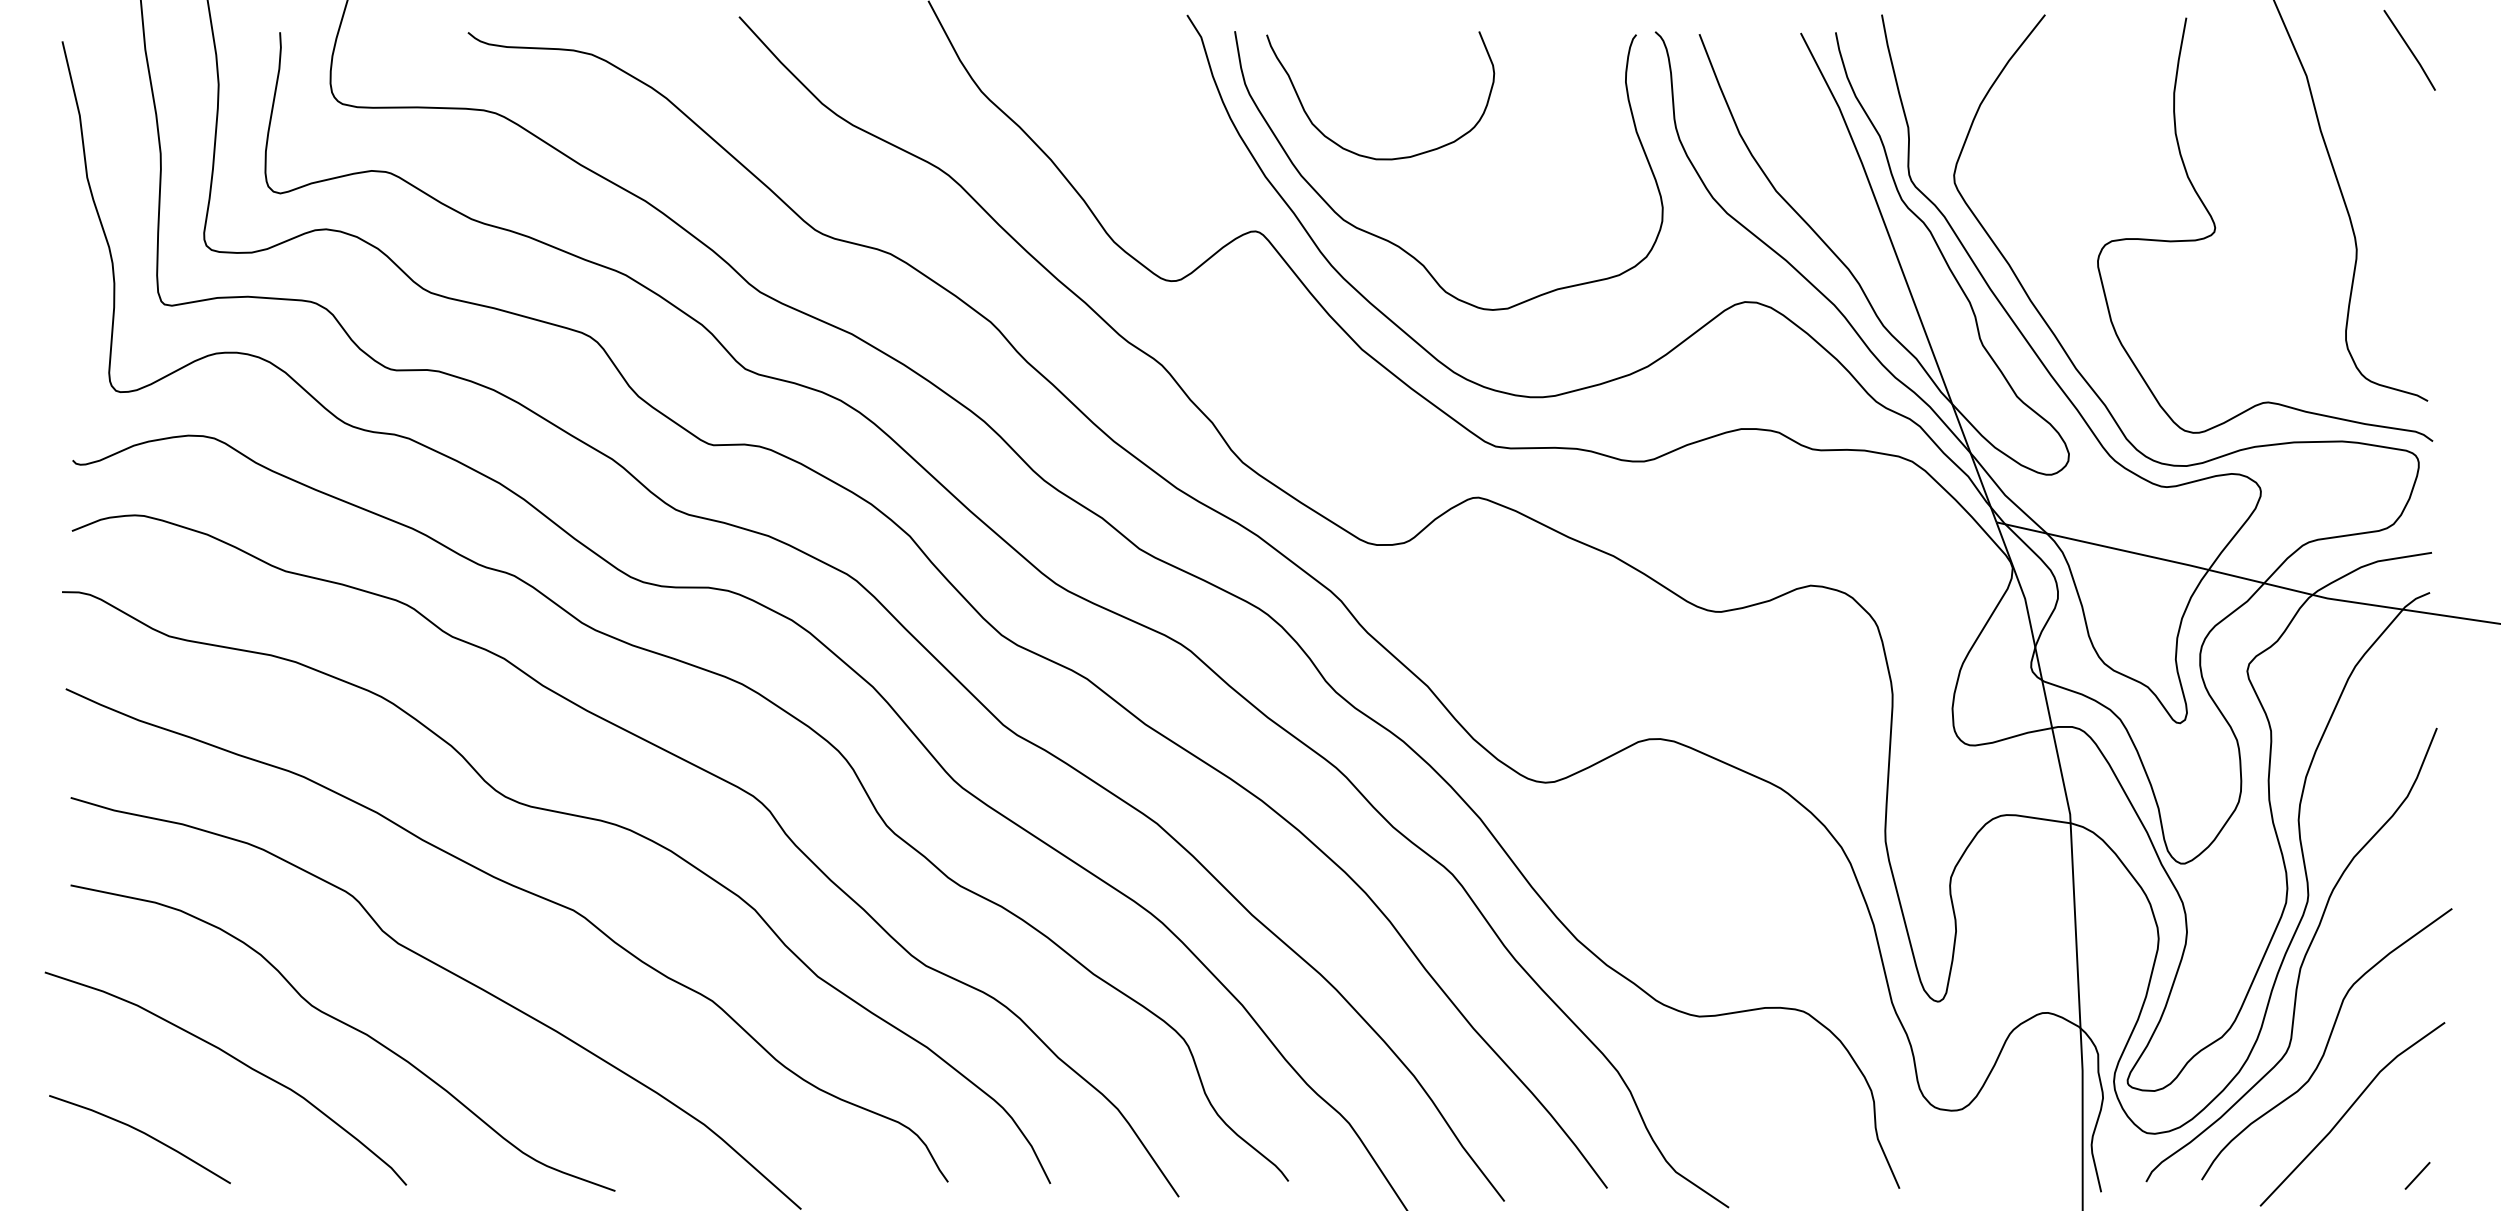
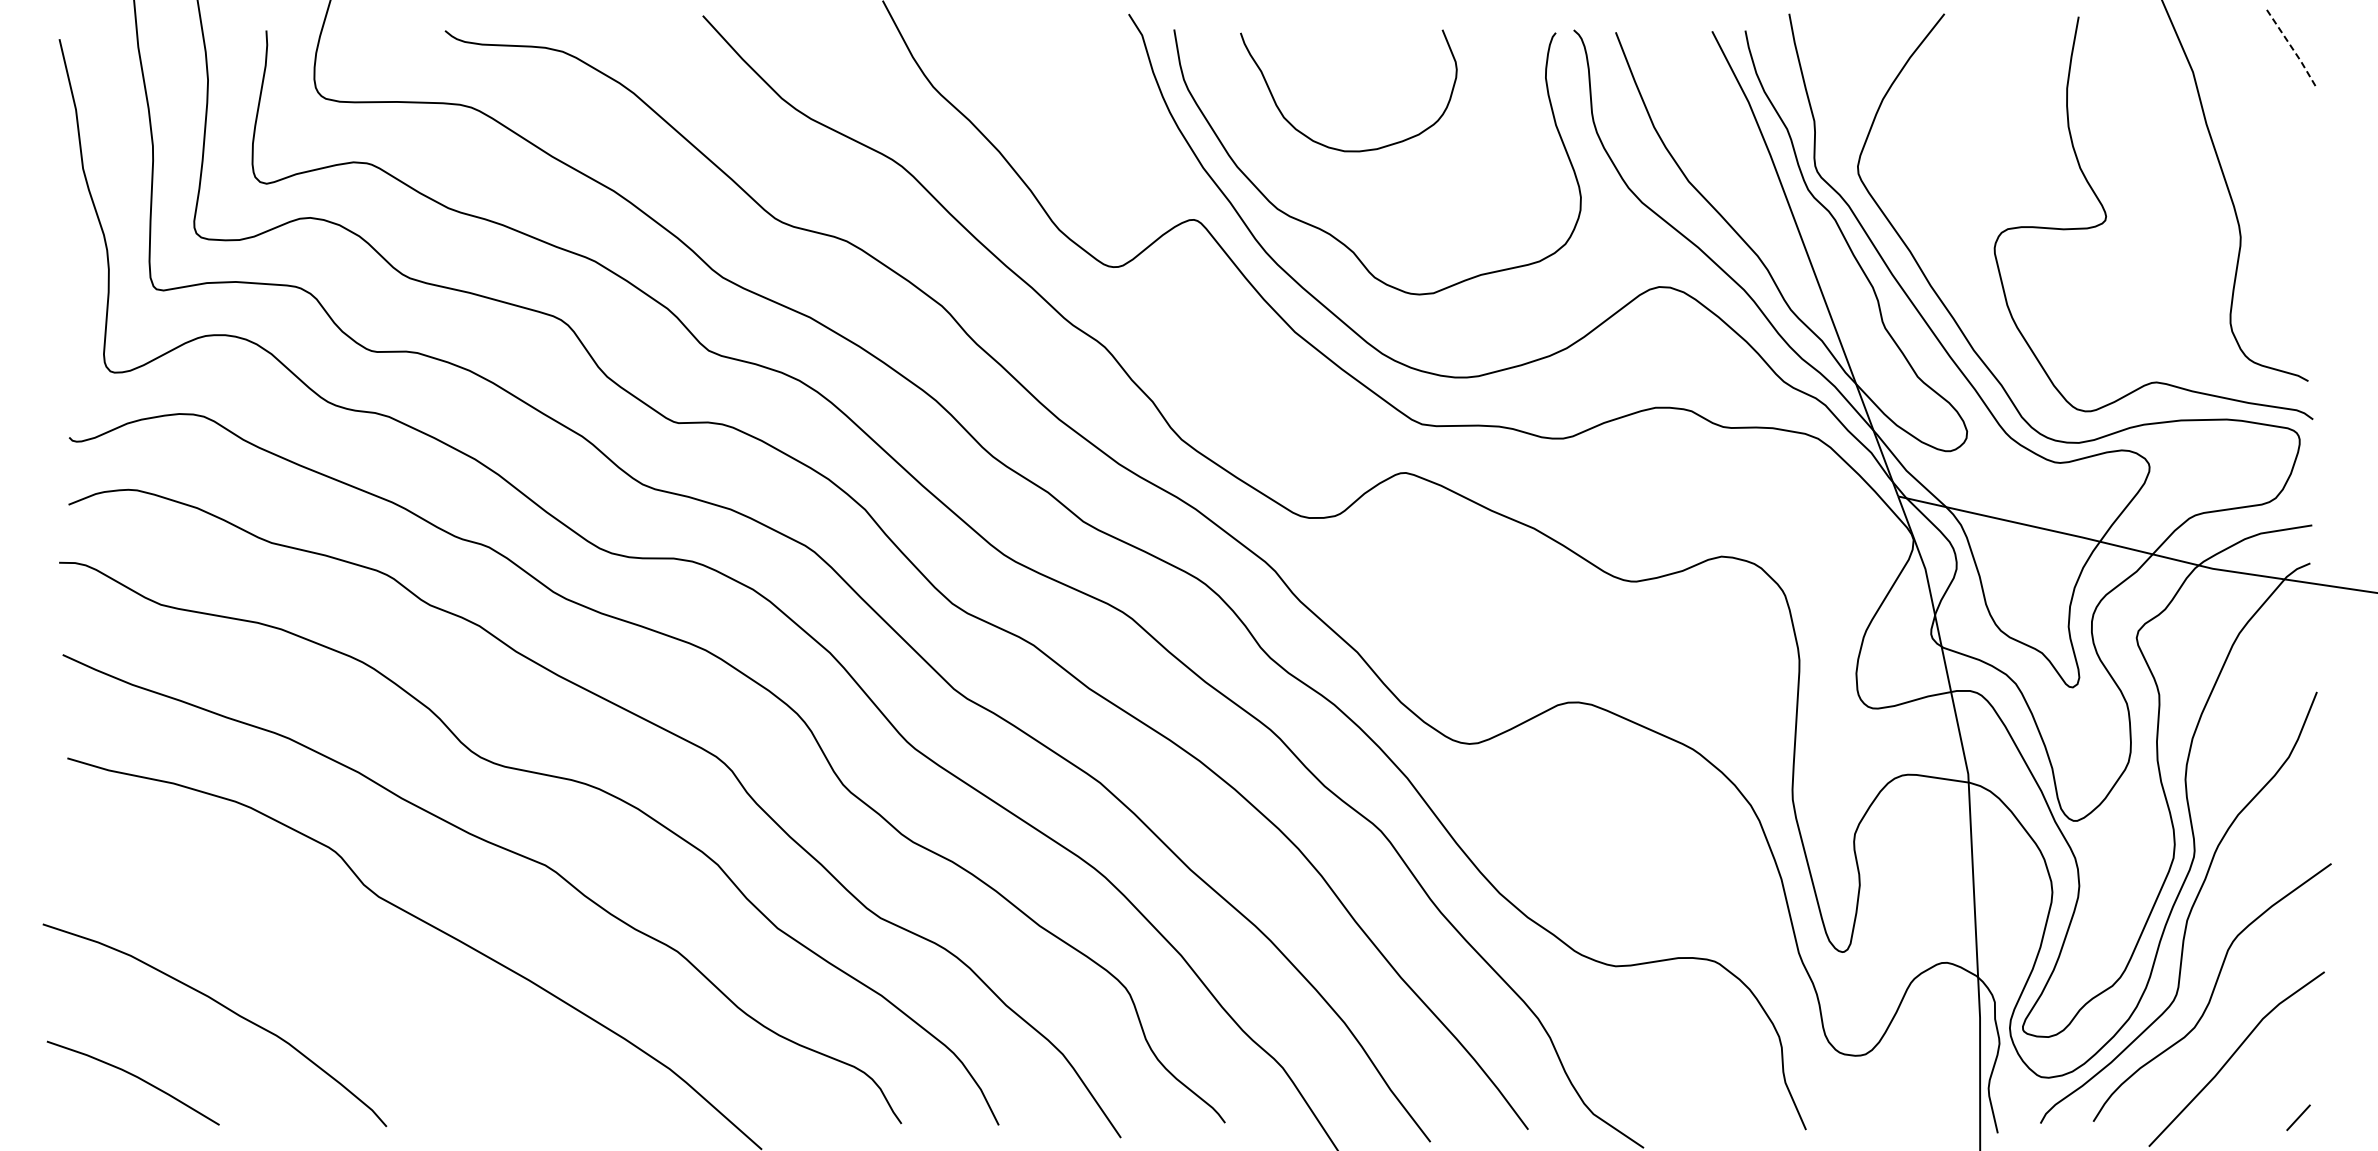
line: (2410, 50) -> (2291, 47), solid -> dashed
curve: (1365, 155) -> (1334, 147), moved
curve: (348, 1026) -> (331, 975), removed

